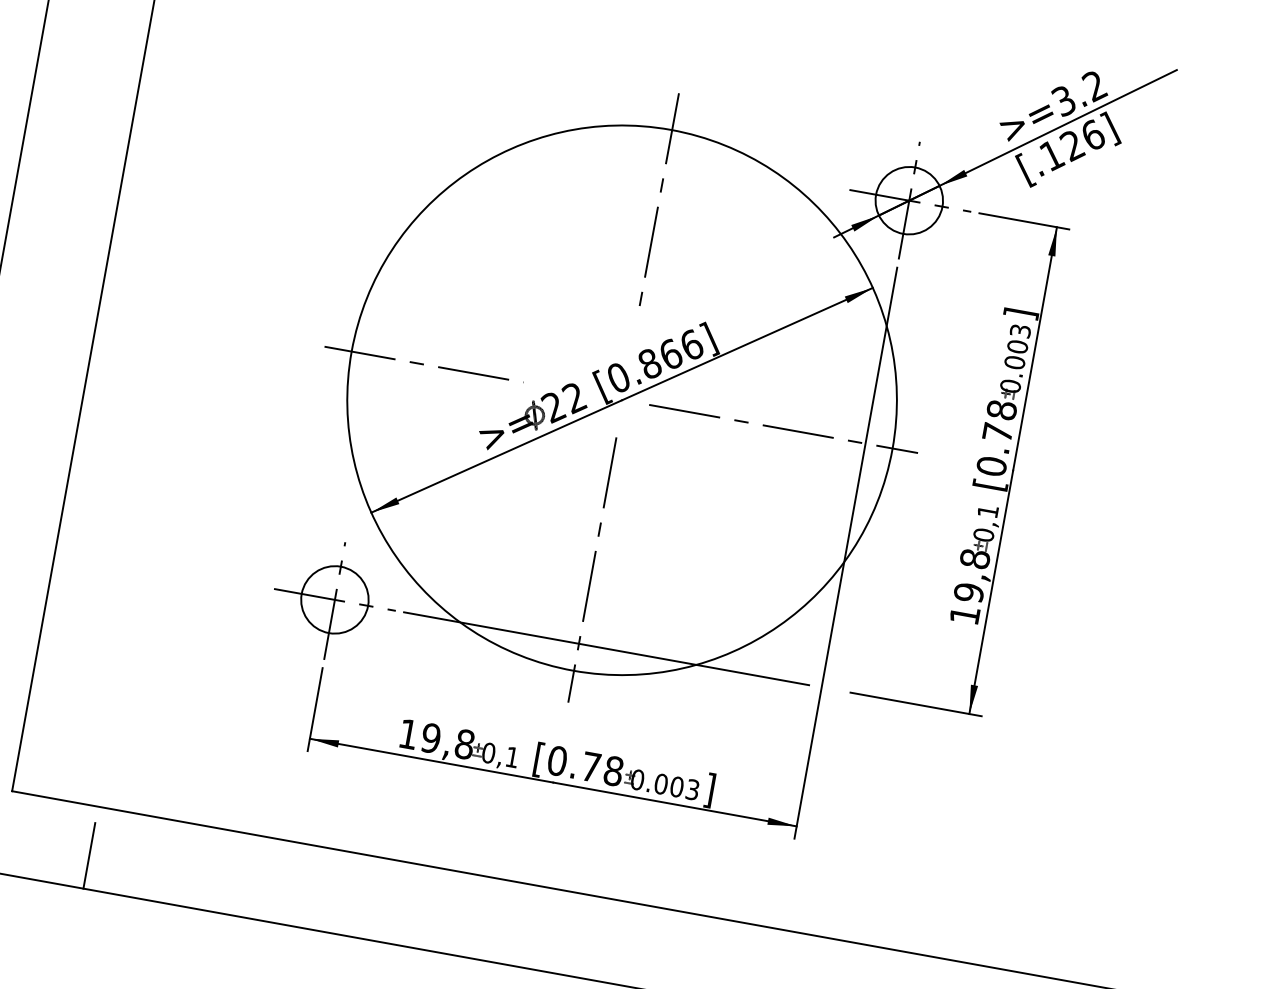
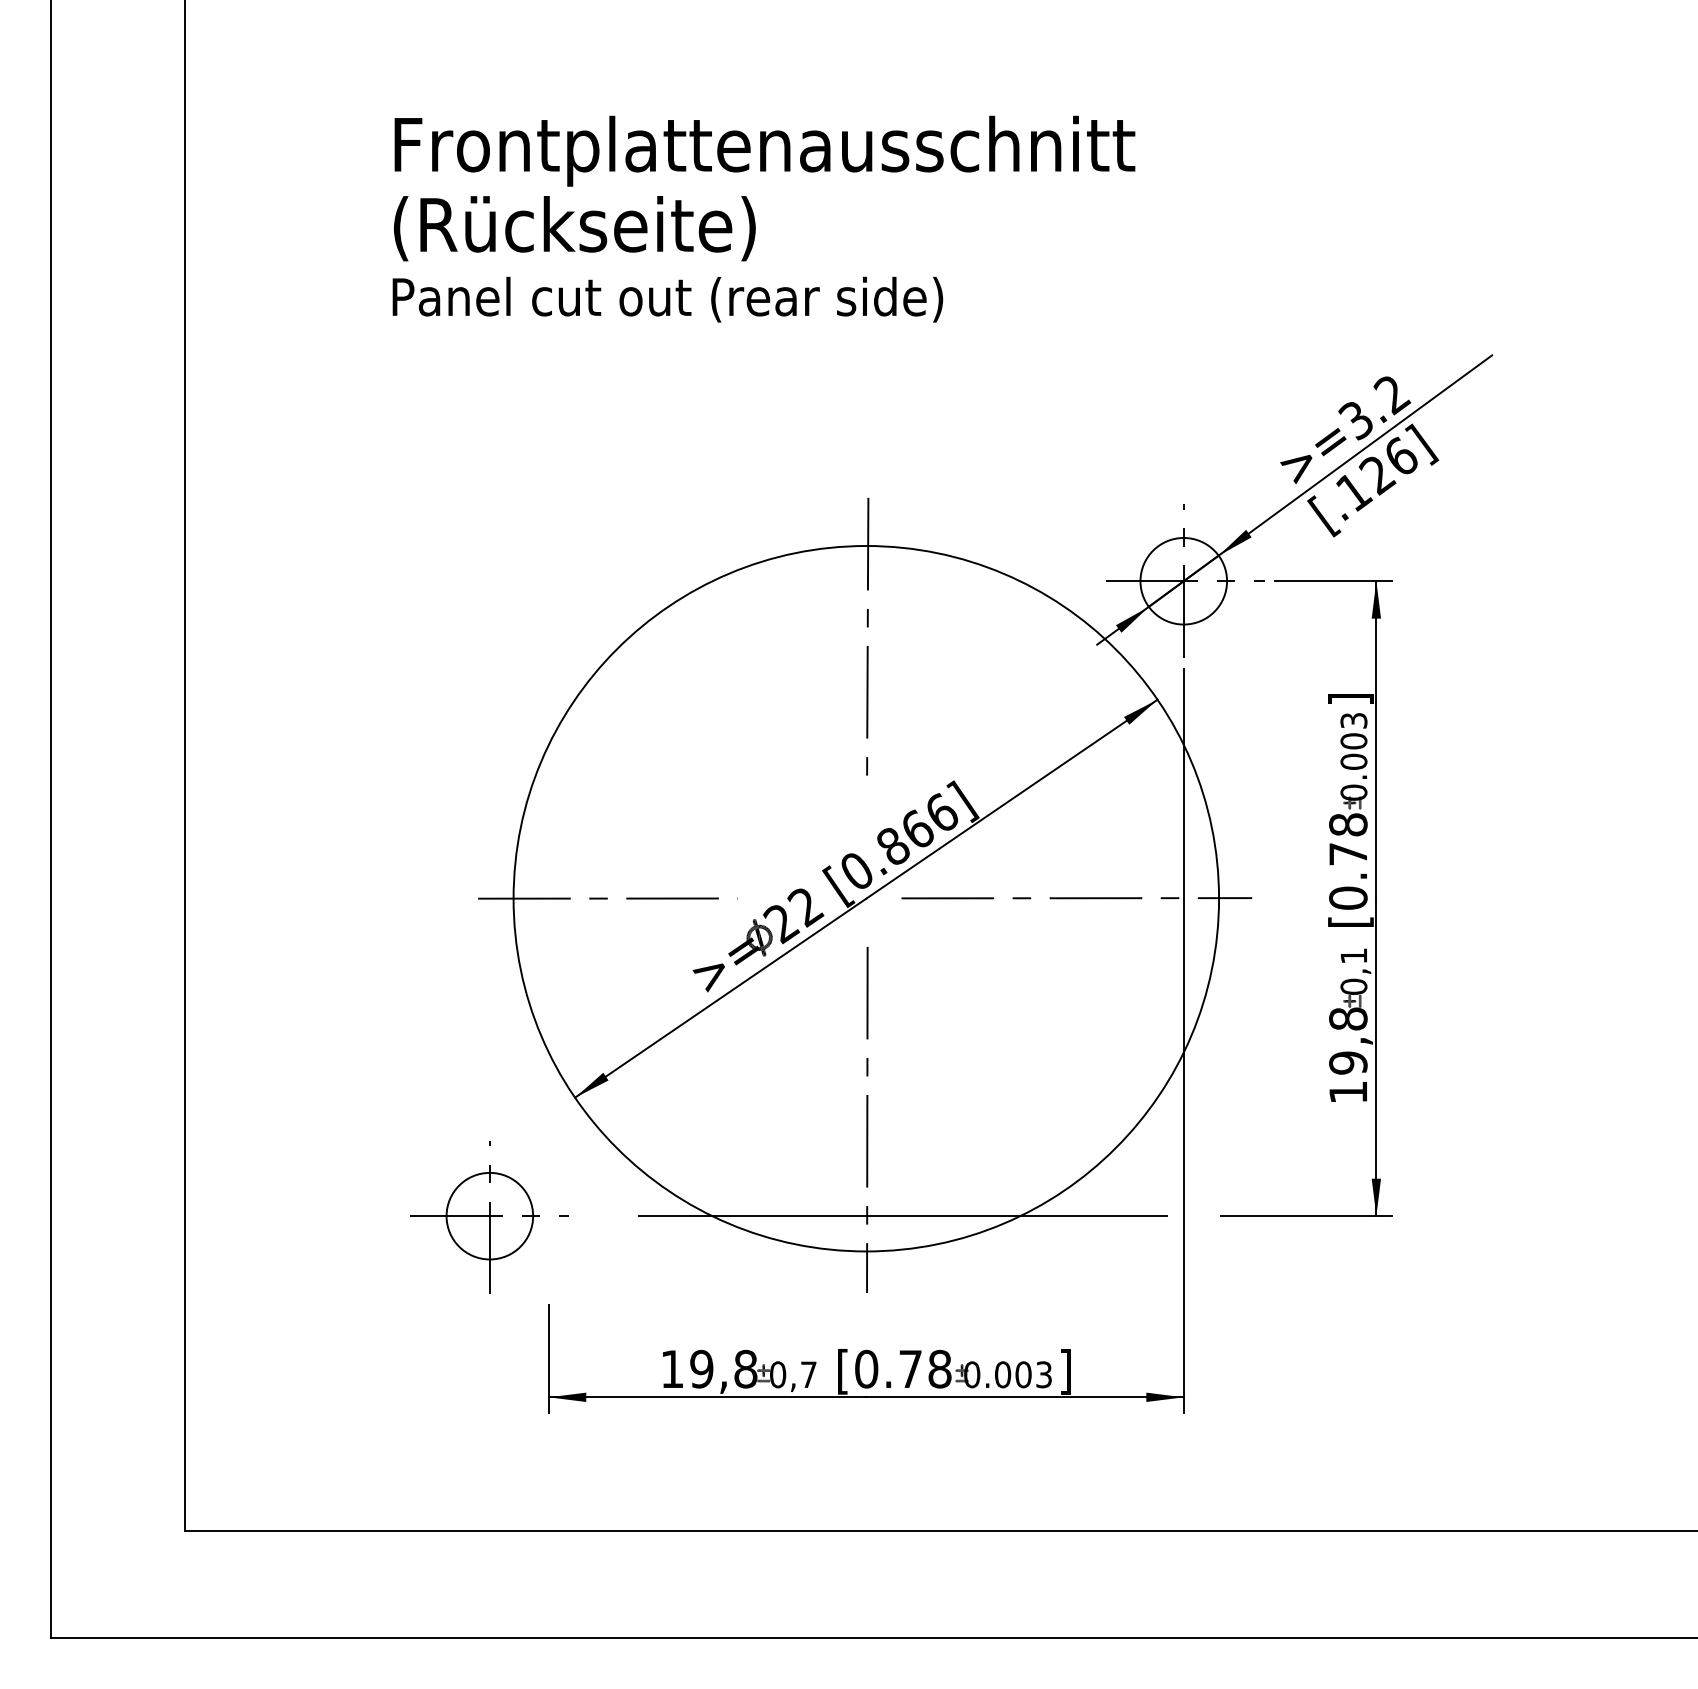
part: (334, 600) -> (489, 1217), moved
text: (512, 757) -> (808, 1374), 0,1 -> 0,7
line: (89, 855) -> (296, 1595), removed

